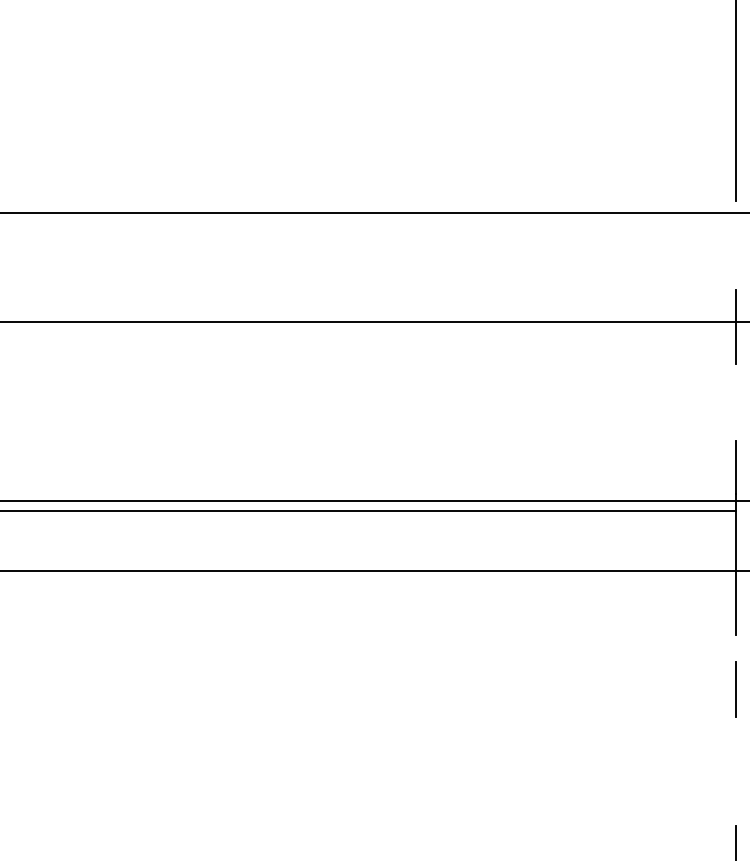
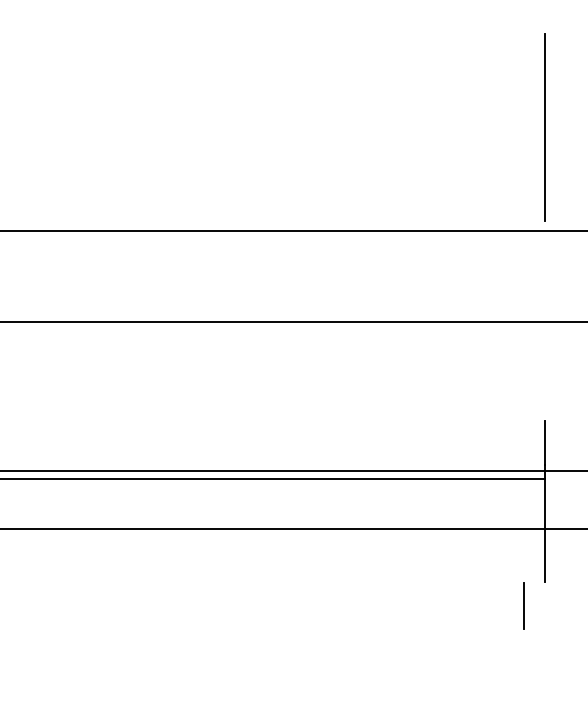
line: (736, 327) -> (545, 326), removed
line: (735, 689) -> (523, 606), moved

